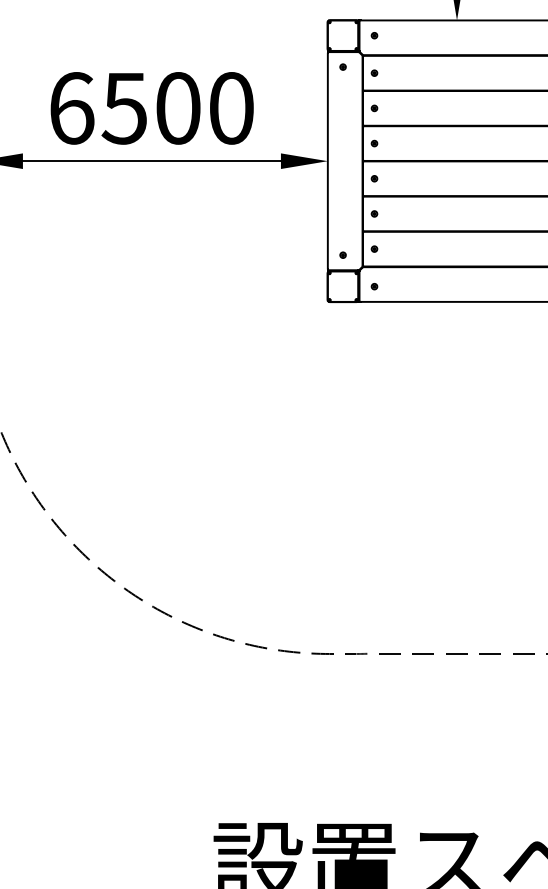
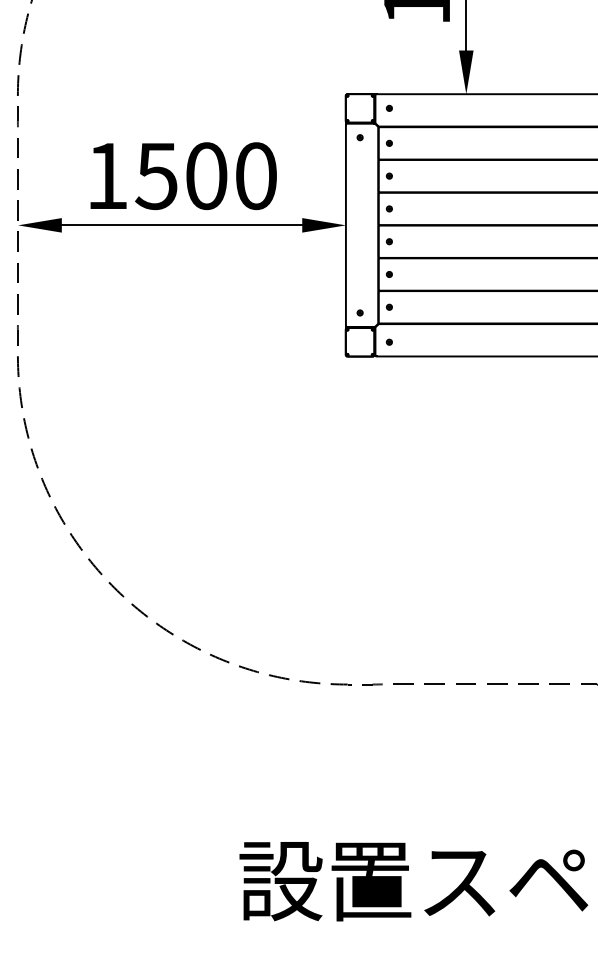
text: (71, 108) -> (107, 176), 6500 -> 1500

